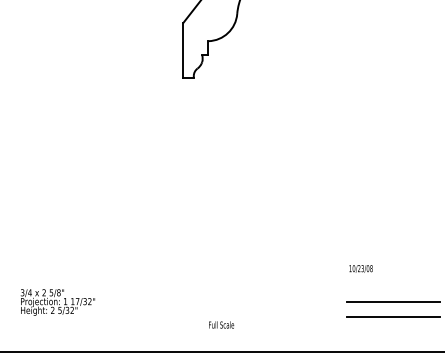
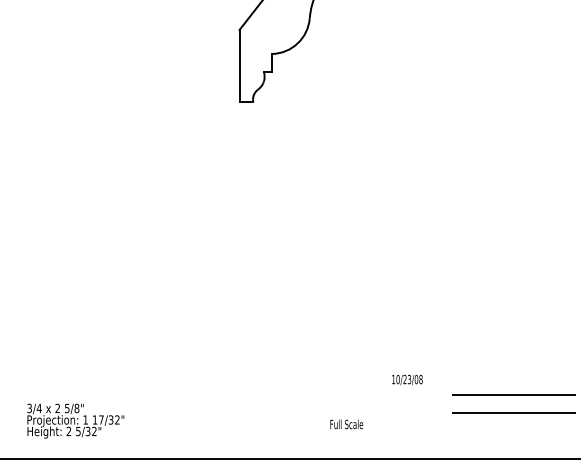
text: (360, 268) -> (406, 379), moved
text: (57, 302) -> (75, 421), moved
text: (221, 324) -> (346, 423), moved

